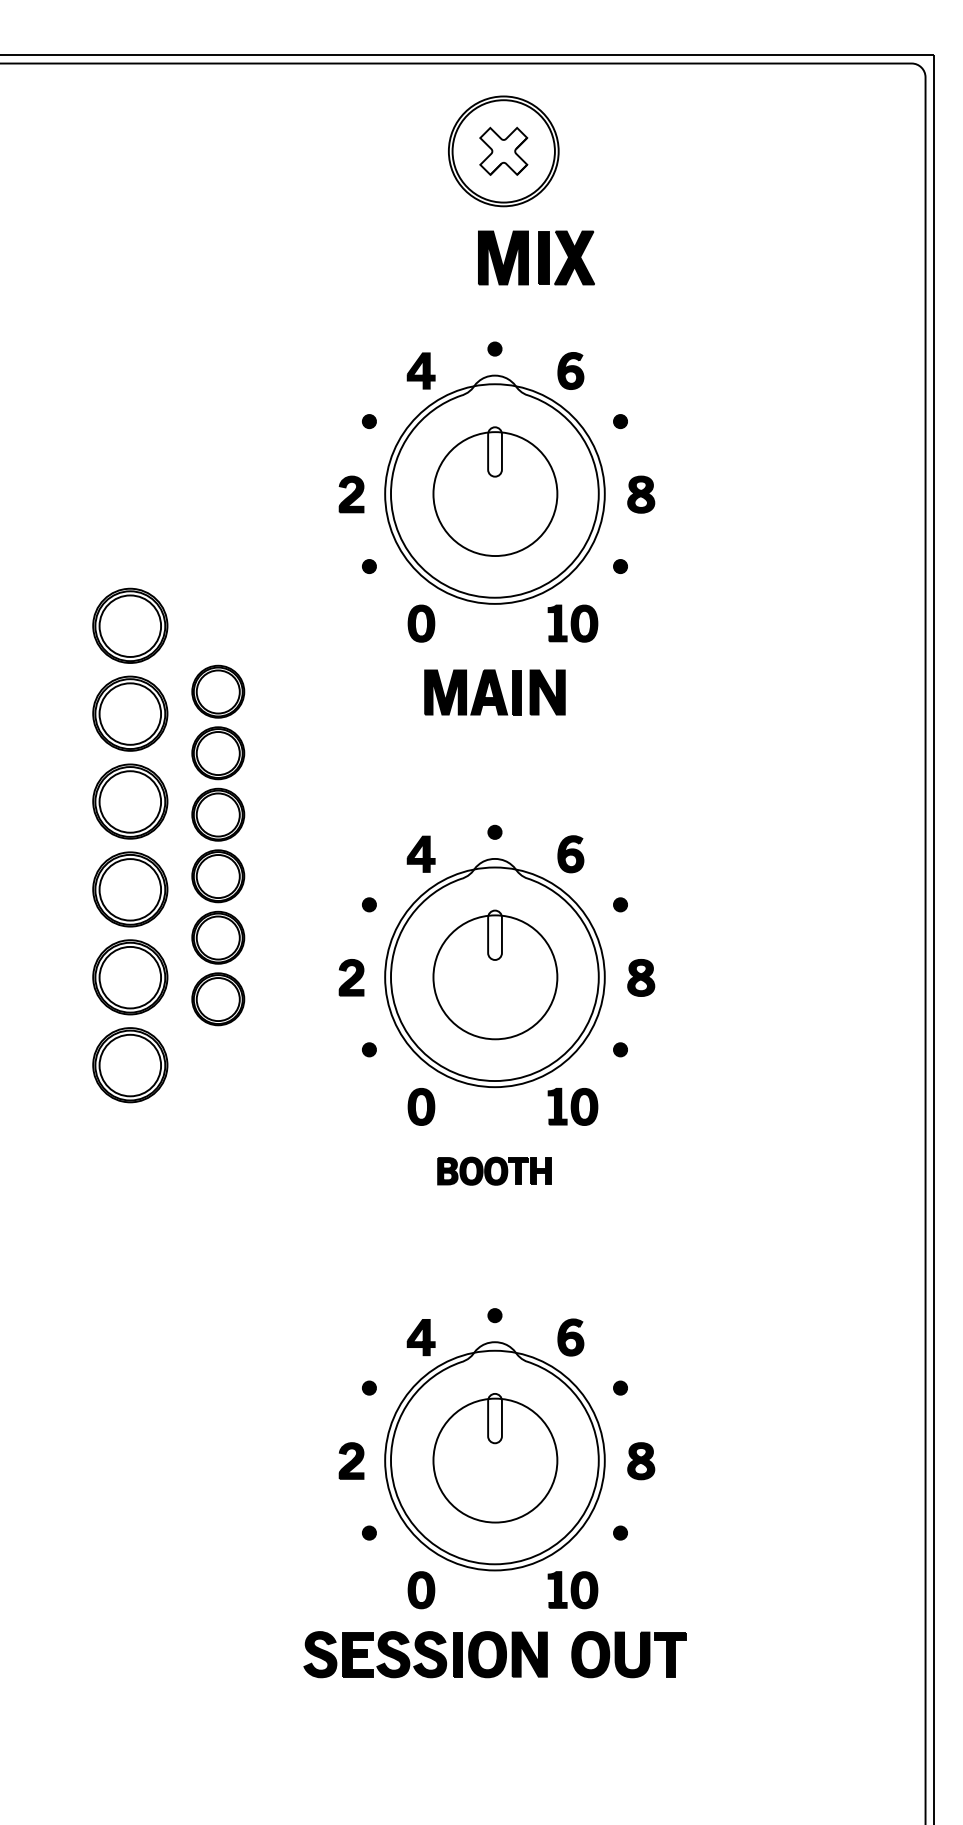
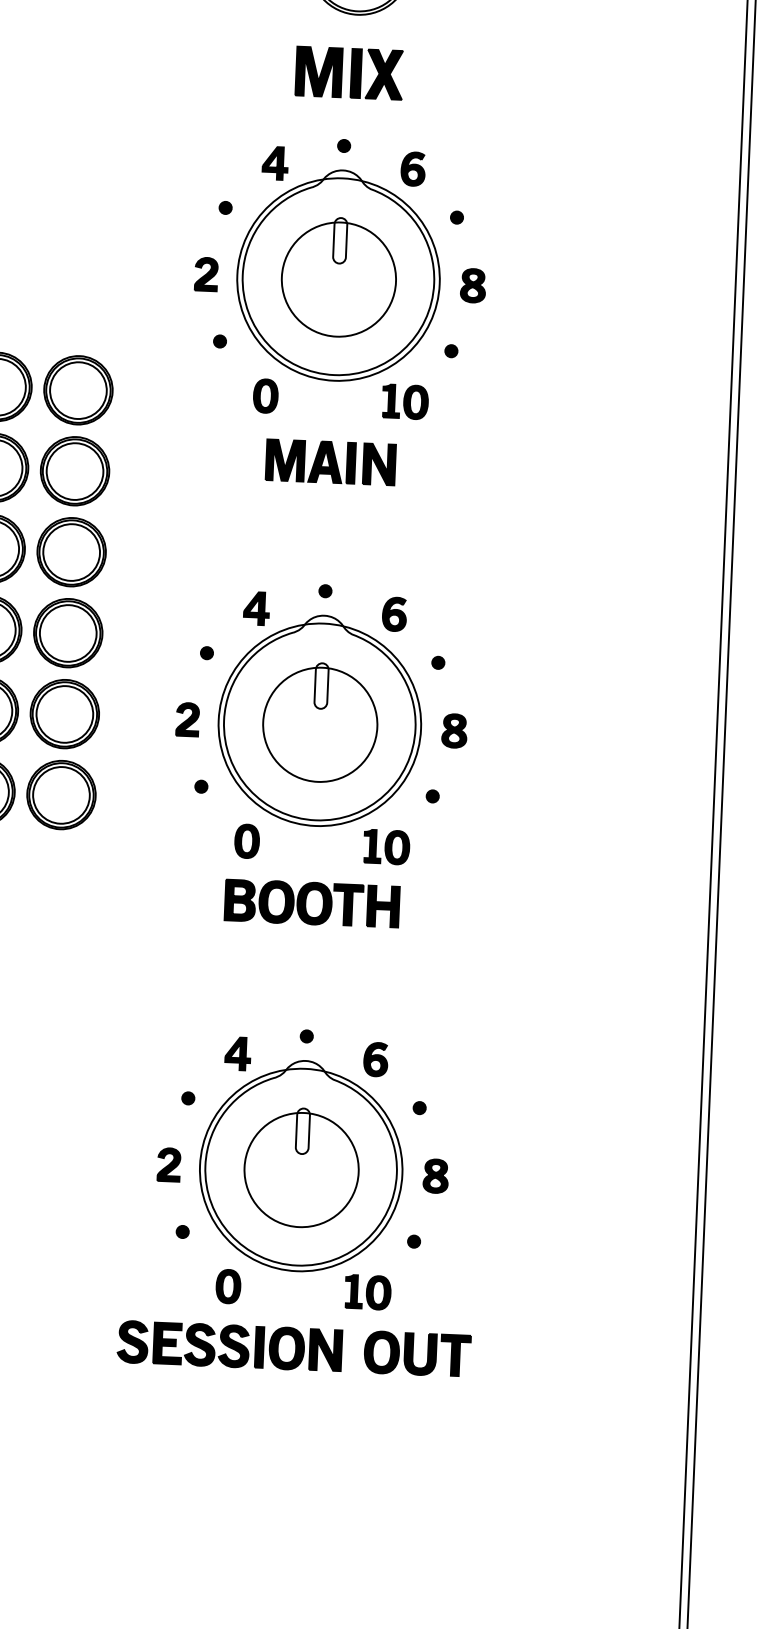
part: (536, 257) -> (349, 72), moved
part: (218, 845) -> (70, 592), size x1.43
part: (494, 1170) -> (311, 902), size x1.67

